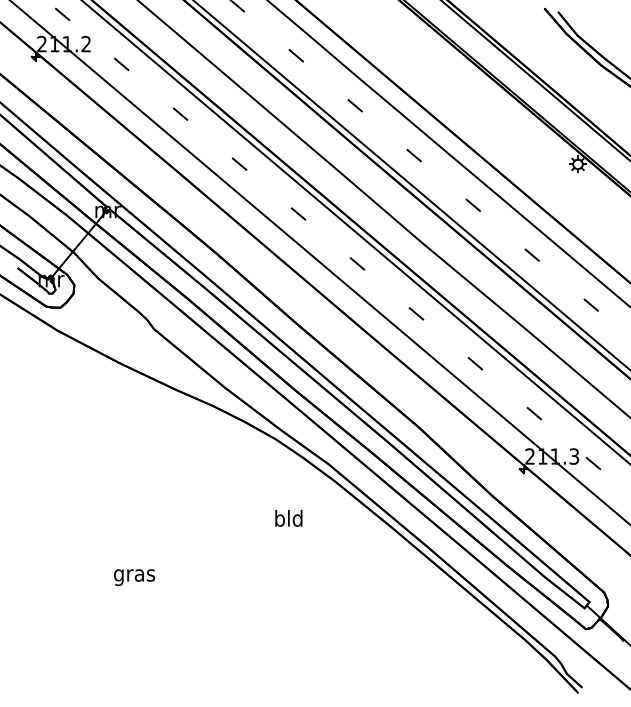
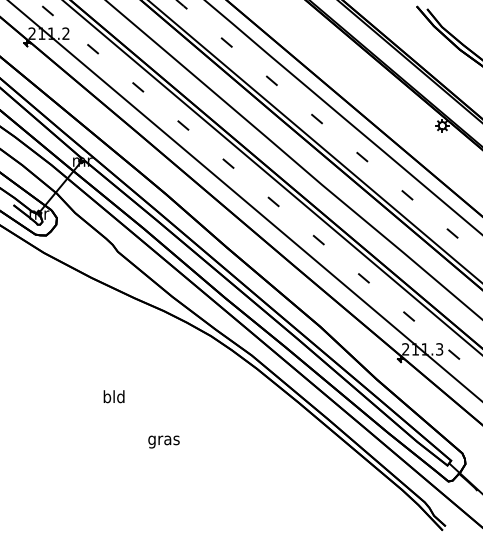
text: (288, 518) -> (113, 396), moved
text: (133, 576) -> (163, 441), moved

